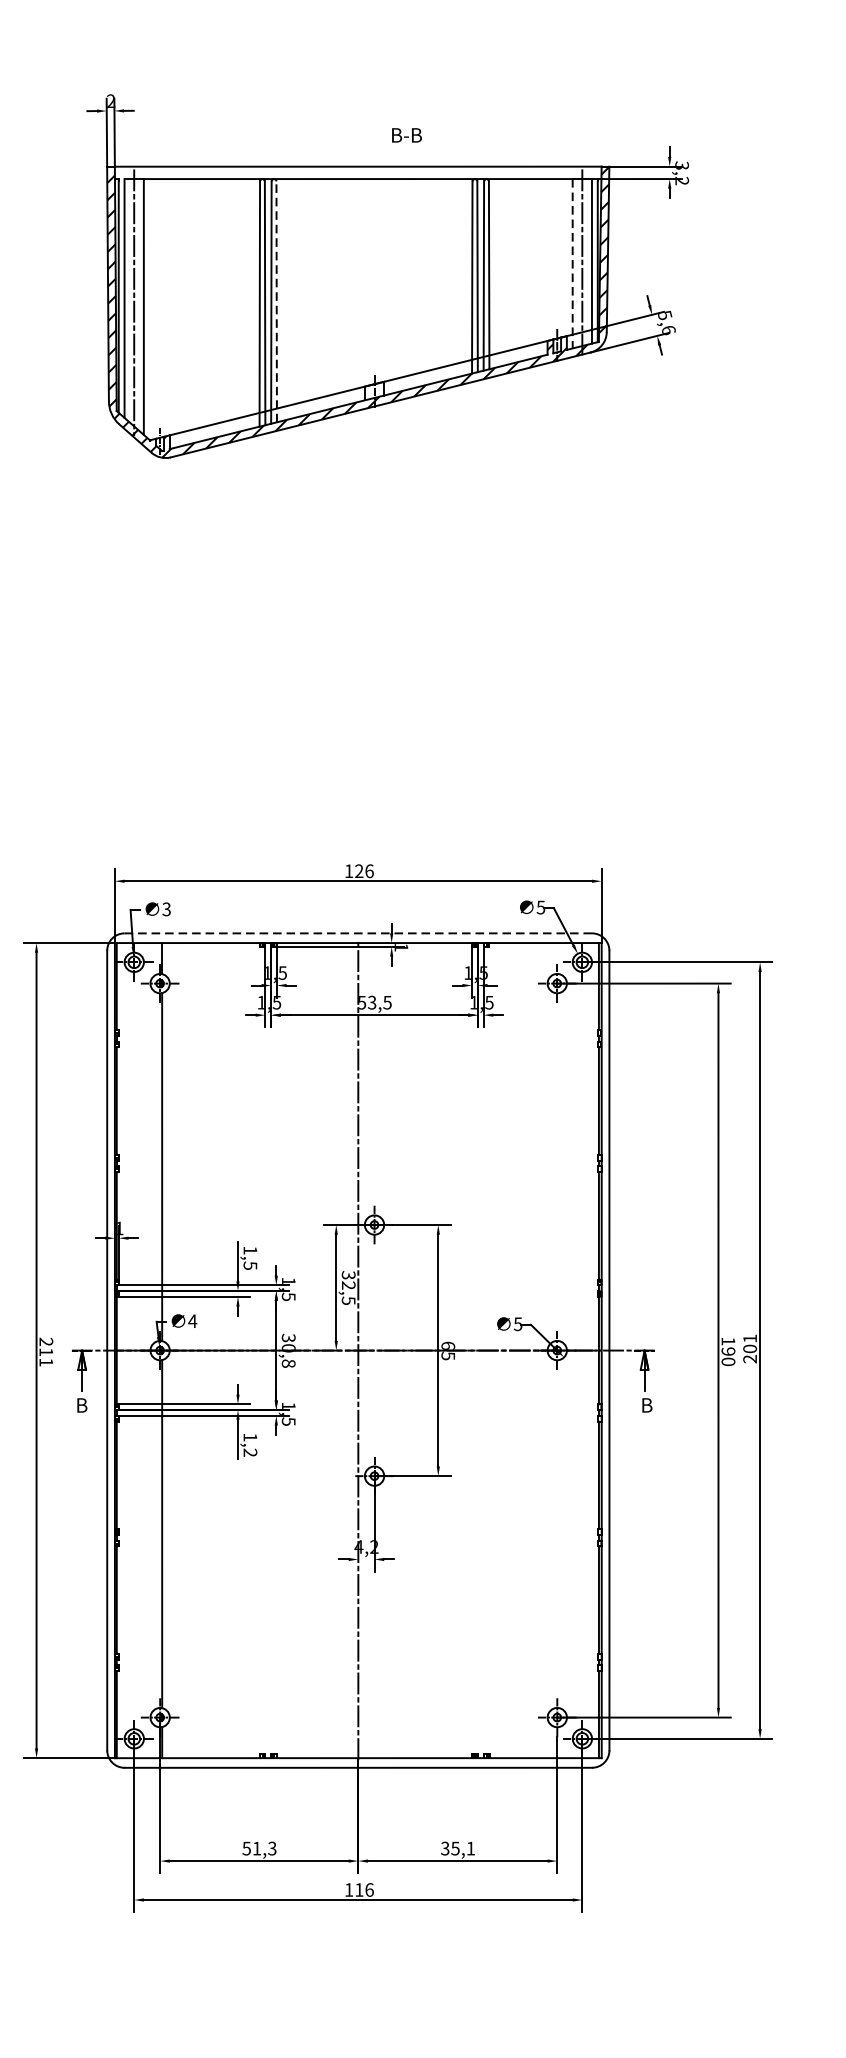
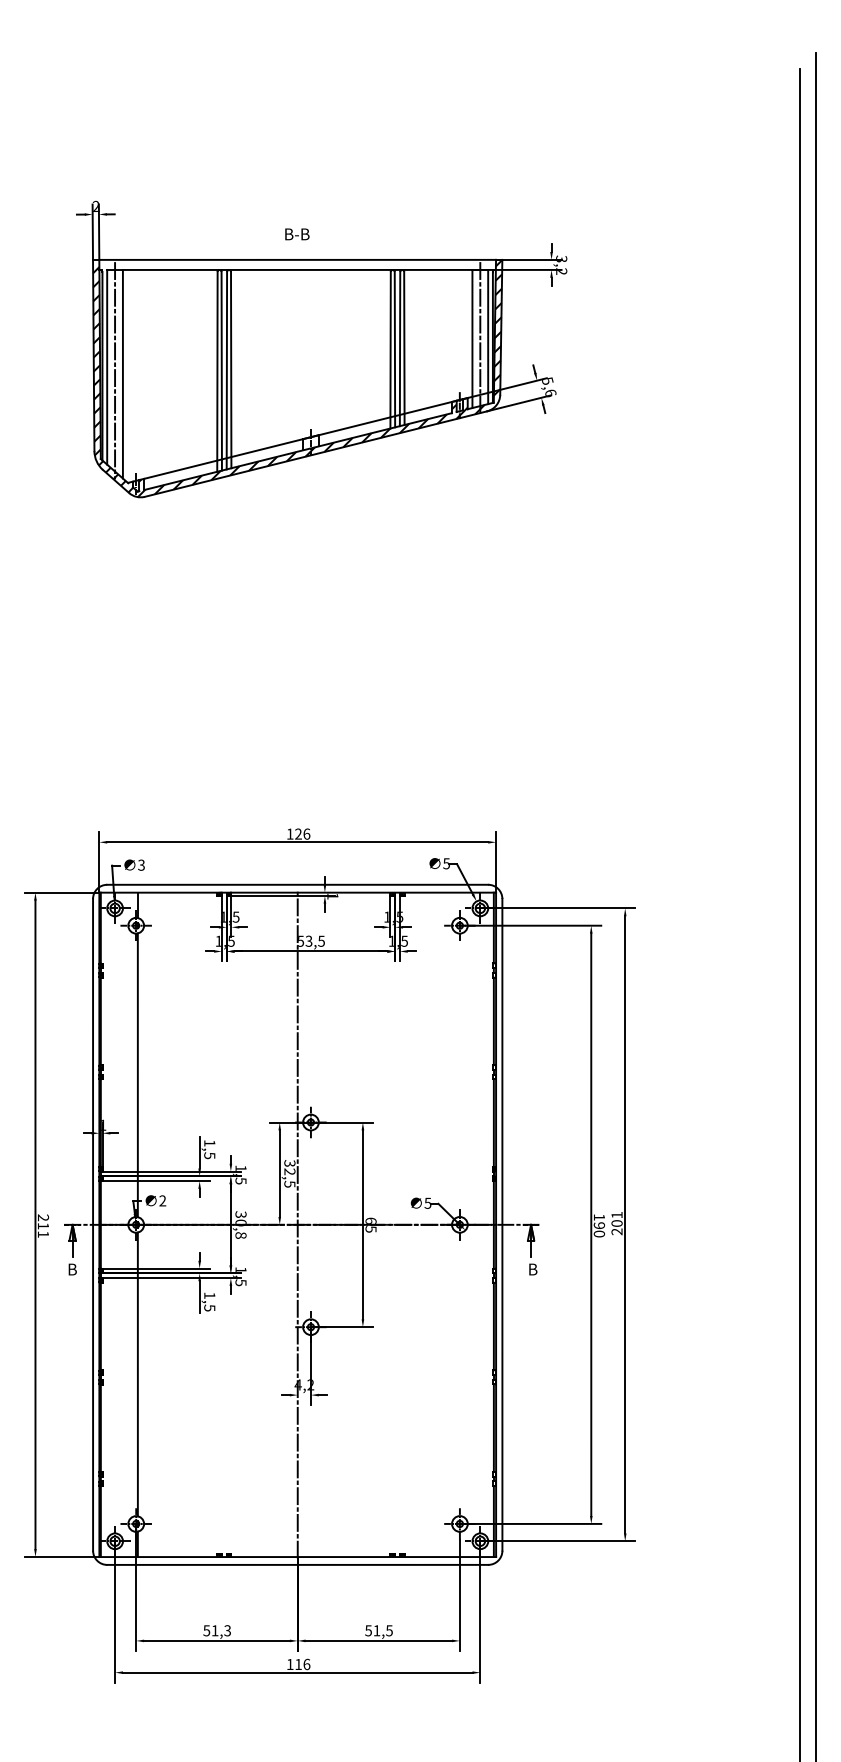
text: (407, 135) -> (297, 234), moved
line: (572, 264) -> (472, 339), dashed -> solid
line: (277, 301) -> (231, 369), dashed -> solid
line: (359, 933) -> (298, 884), dashed -> solid
text: (192, 1320) -> (162, 1200), 4 -> 2
text: (250, 1451) -> (209, 1307), 1,2 -> 1,5
text: (457, 1848) -> (378, 1630), 35,1 -> 51,5

